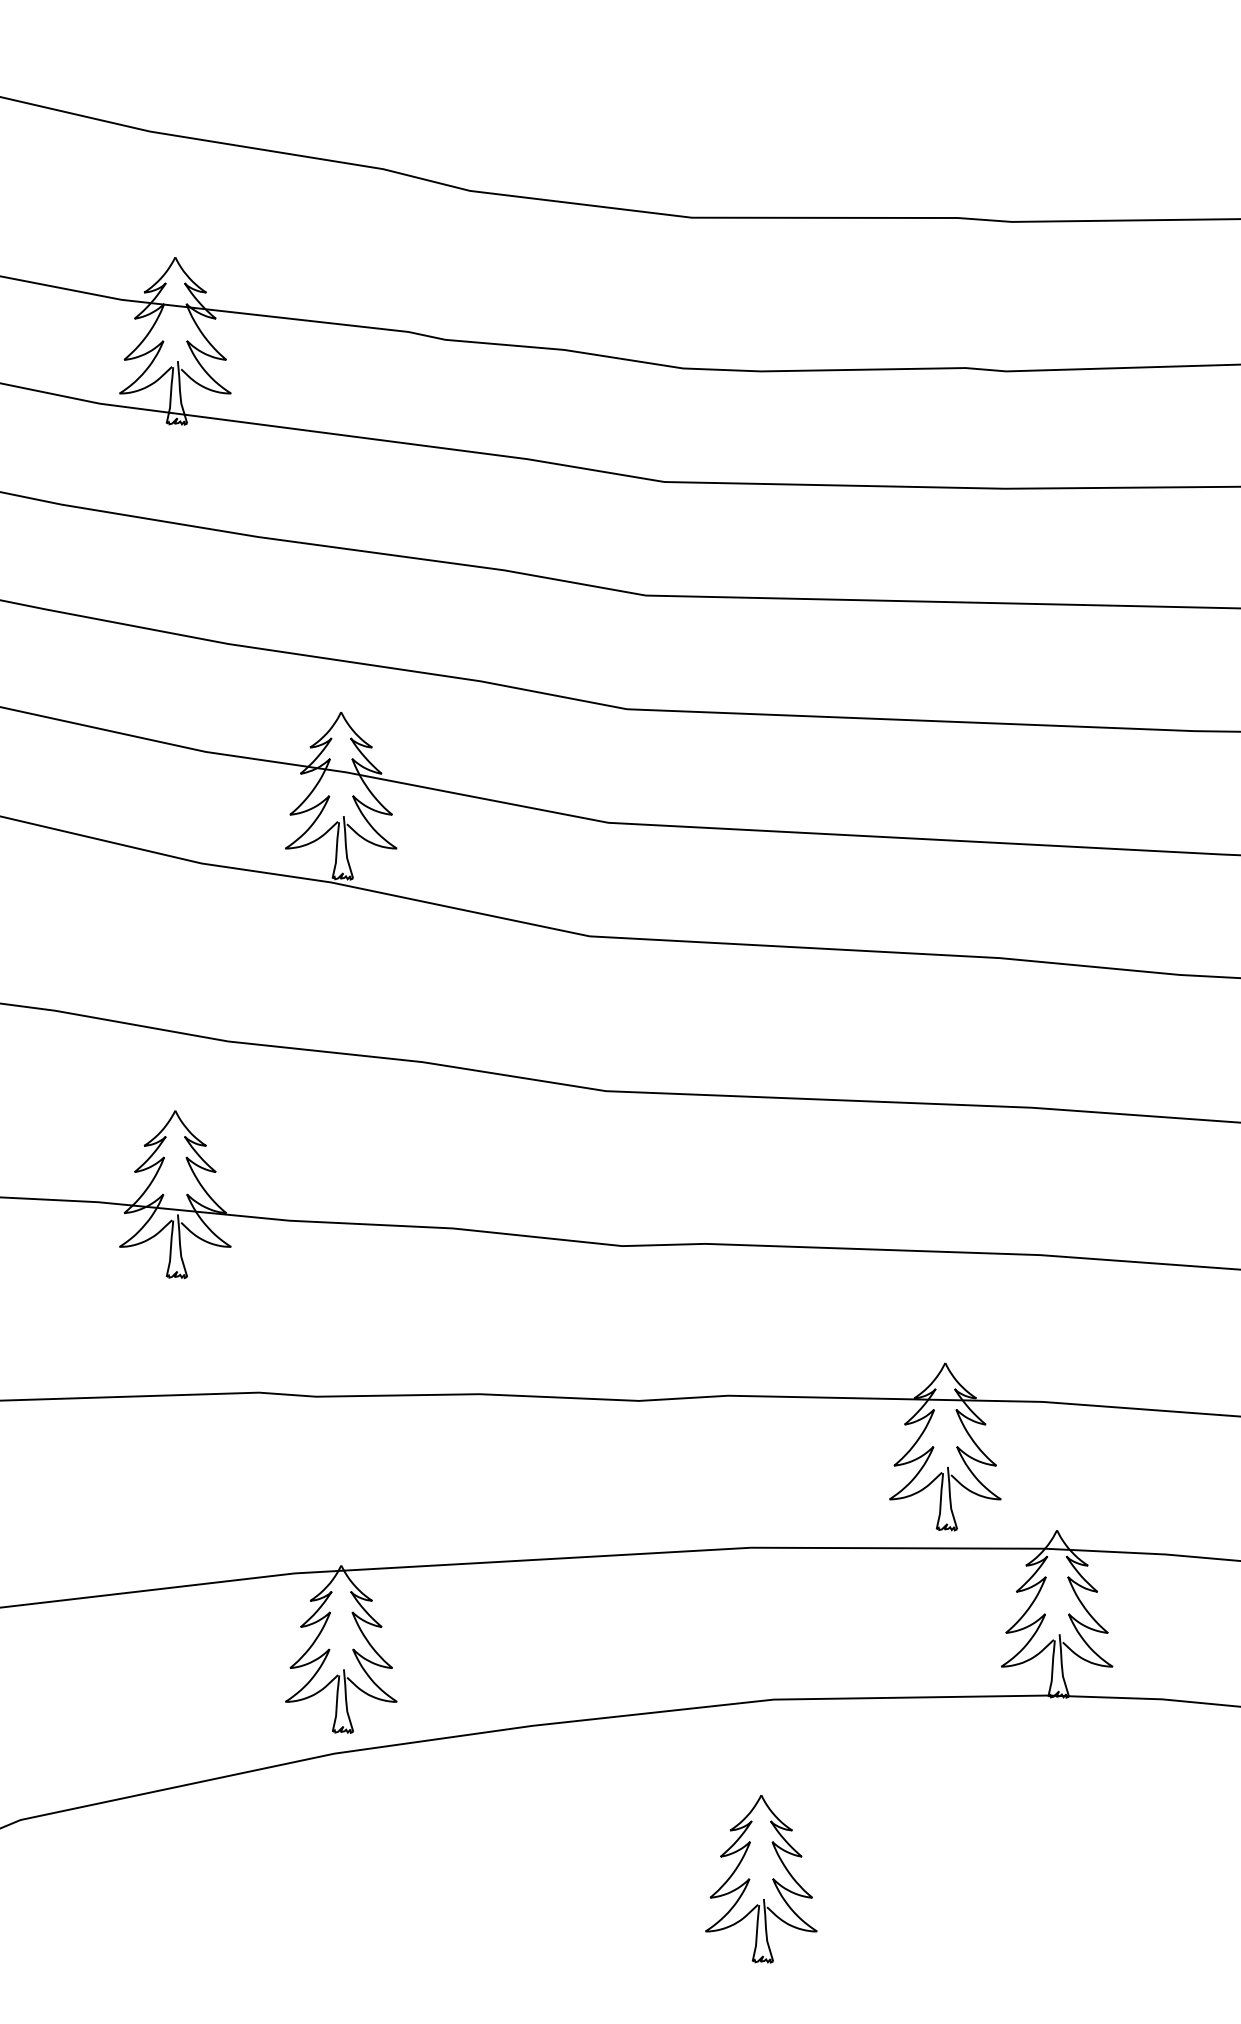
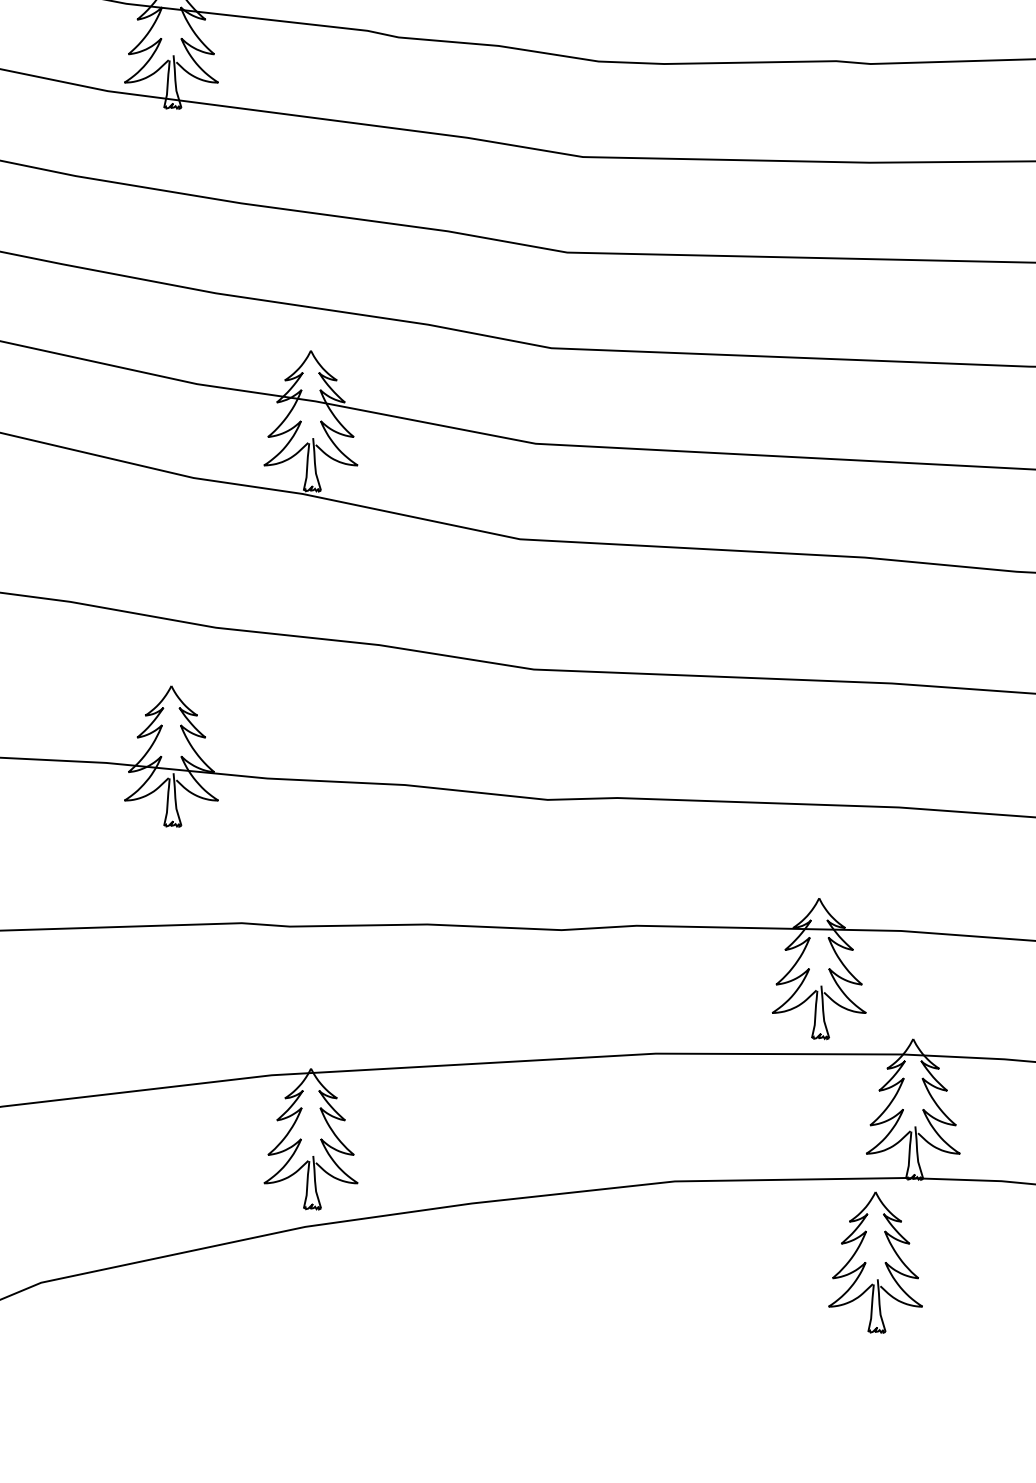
part: (761, 1879) -> (875, 1262), moved

